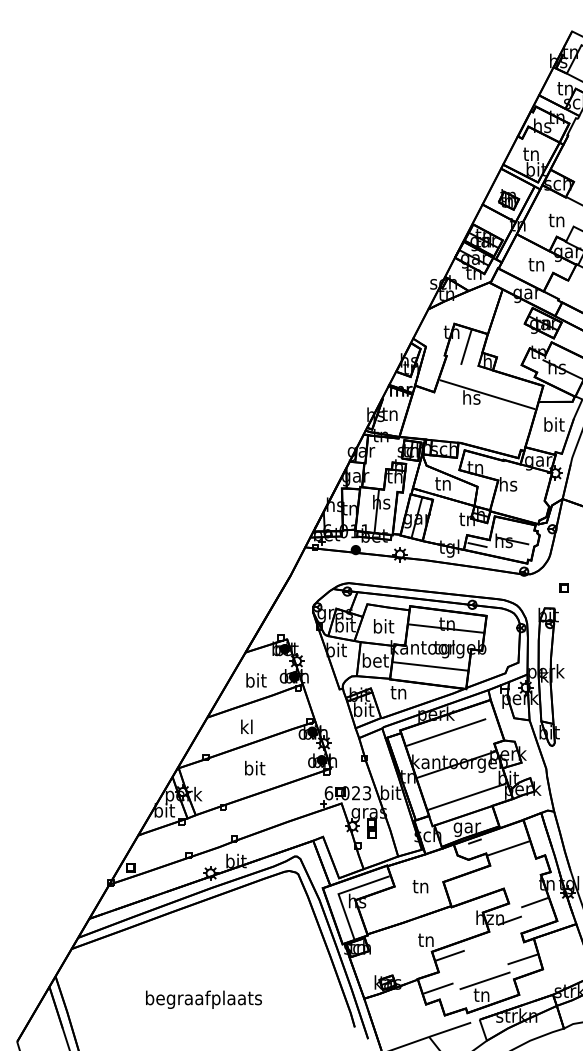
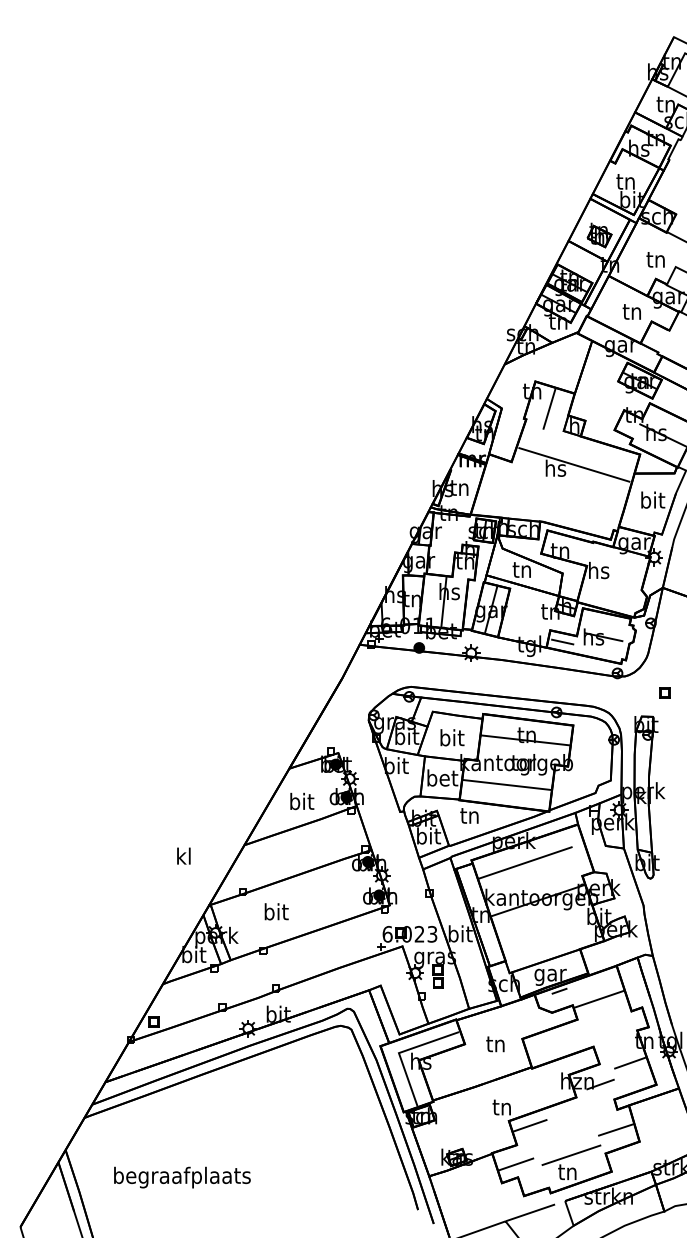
text: (246, 726) -> (183, 855), moved
text: (254, 767) -> (276, 911), moved
line: (467, 796) -> (550, 938), removed
text: (204, 999) -> (182, 1177), moved

